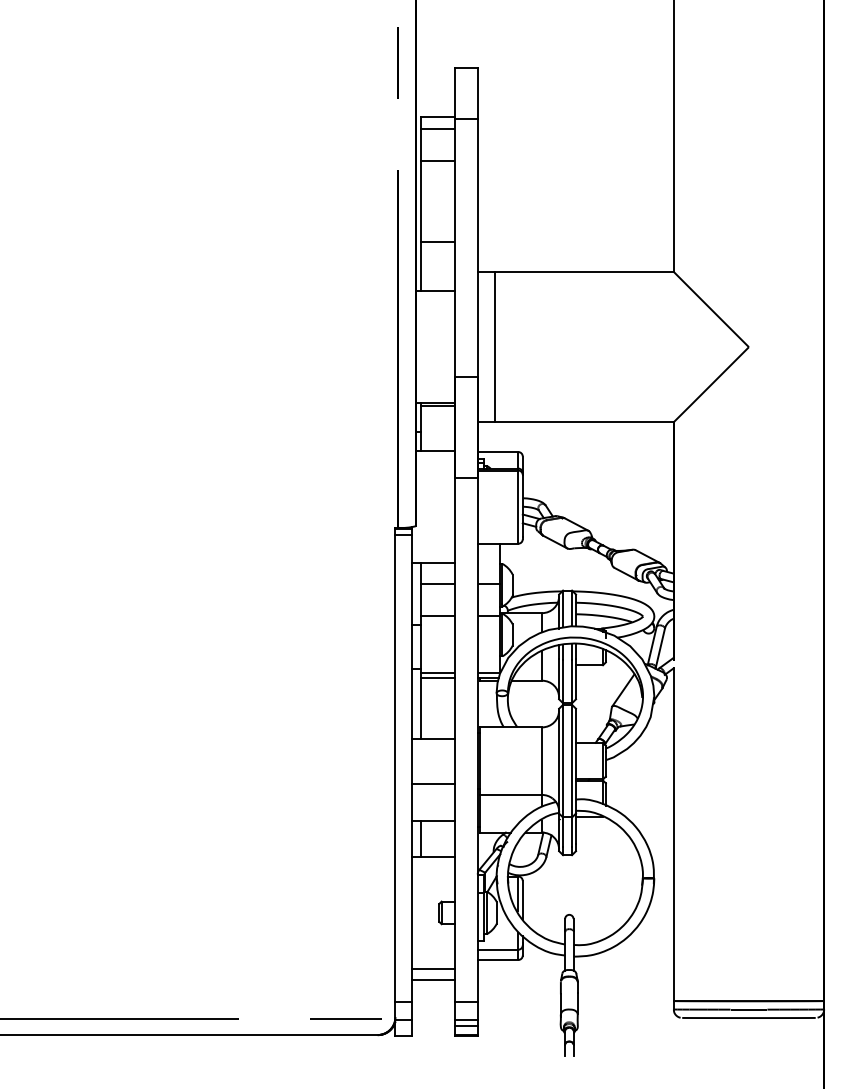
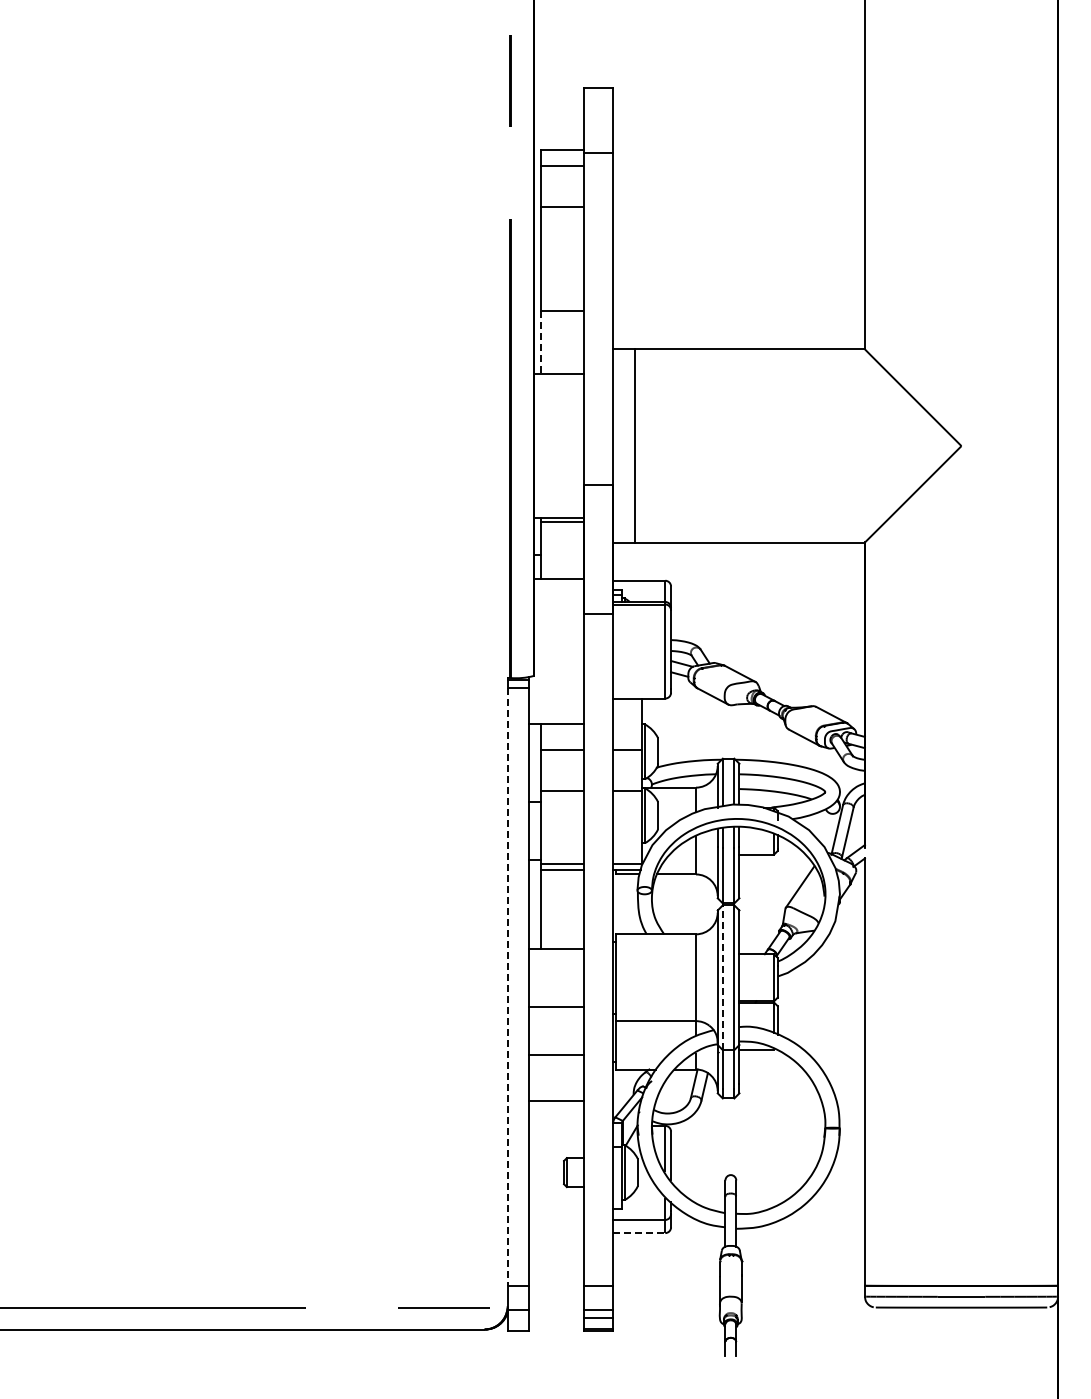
line: (421, 266) -> (540, 342), solid -> dashed
line: (562, 760) -> (722, 977), solid -> dashed
line: (395, 768) -> (507, 987), solid -> dashed
line: (421, 838) -> (540, 1077), removed
line: (498, 960) -> (639, 1233), solid -> dashed
line: (433, 969) -> (556, 1245), removed
line: (433, 979) -> (556, 1258), removed

